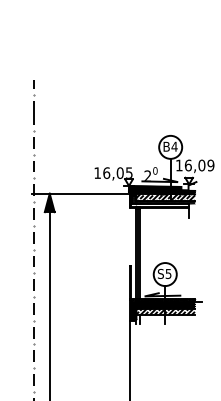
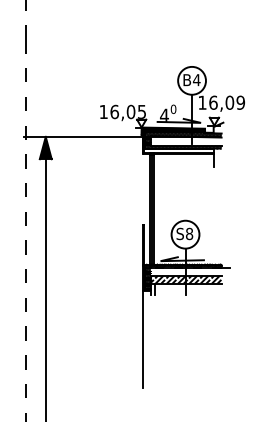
text: (147, 175) -> (164, 114), 2 -> 4
hatch: (165, 196) -> (185, 140), removed
text: (168, 273) -> (189, 233), S5 -> S8
hatch: (165, 305) -> (185, 272), removed

